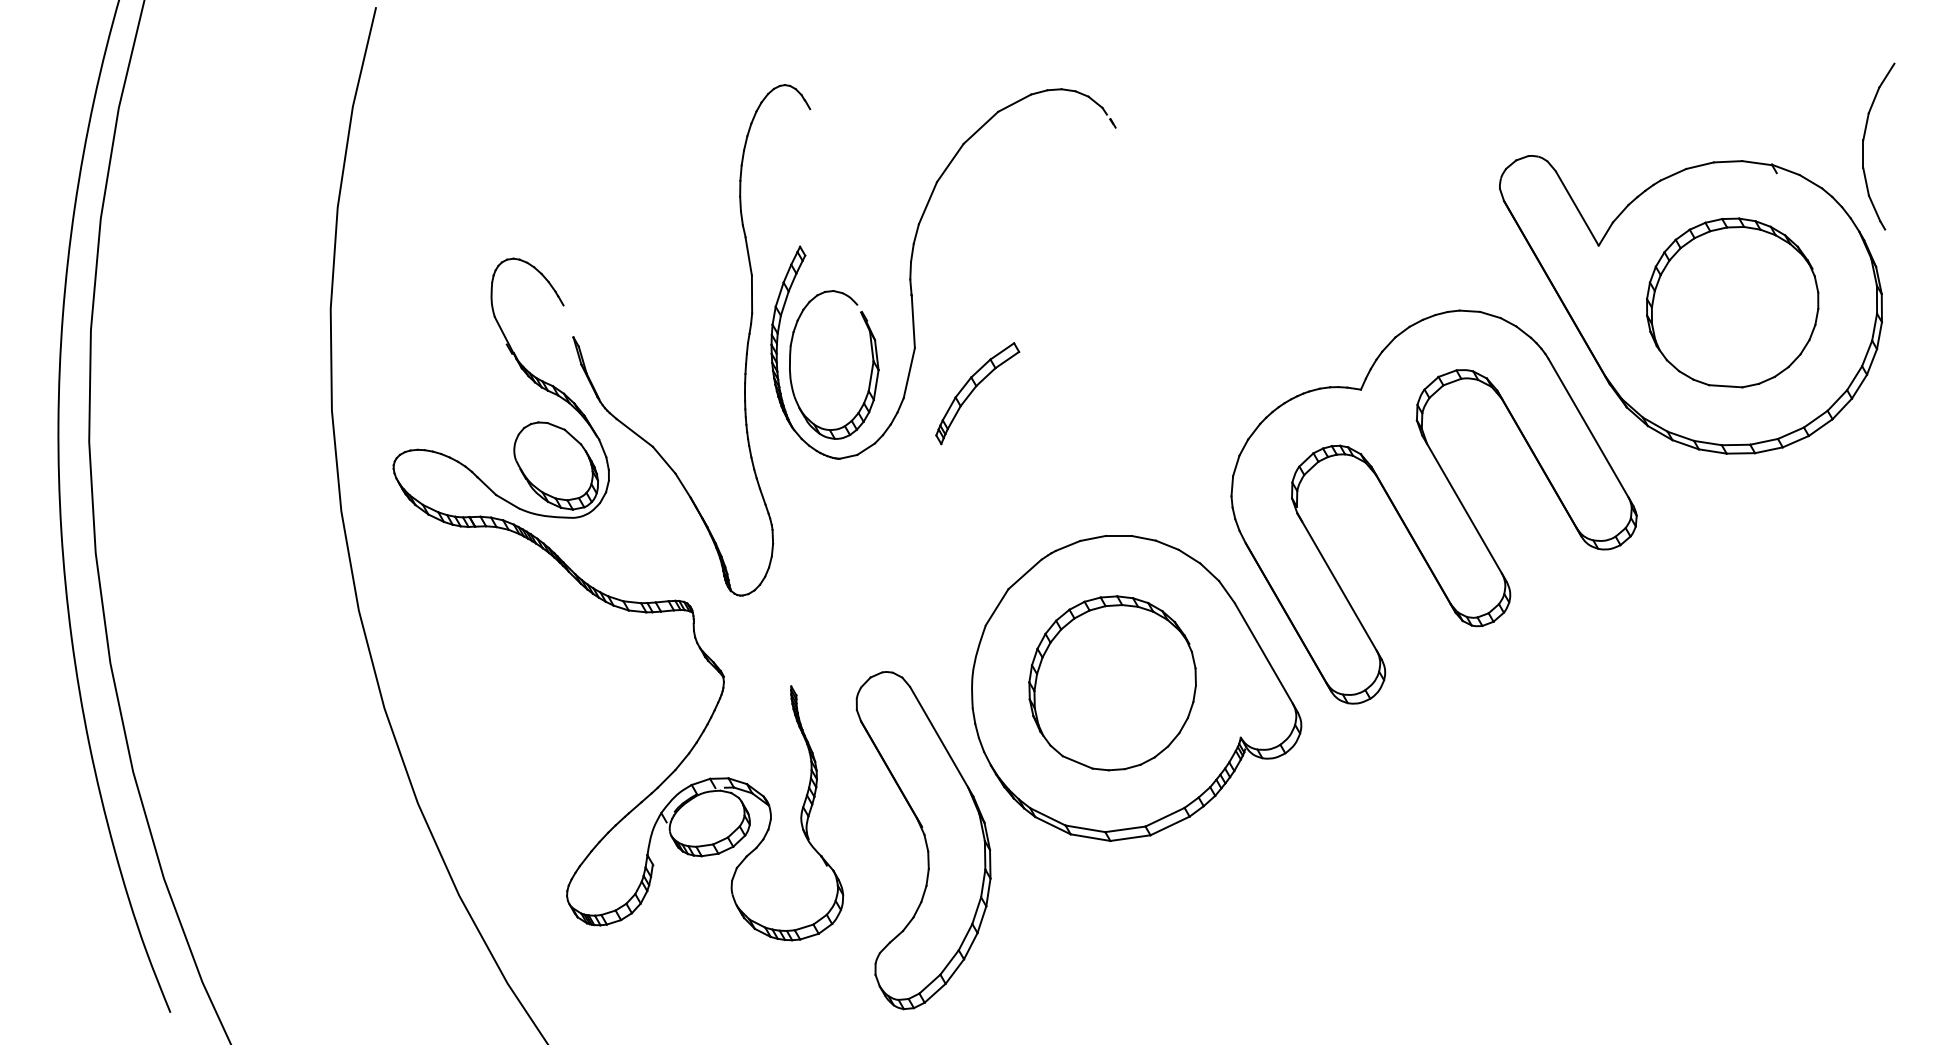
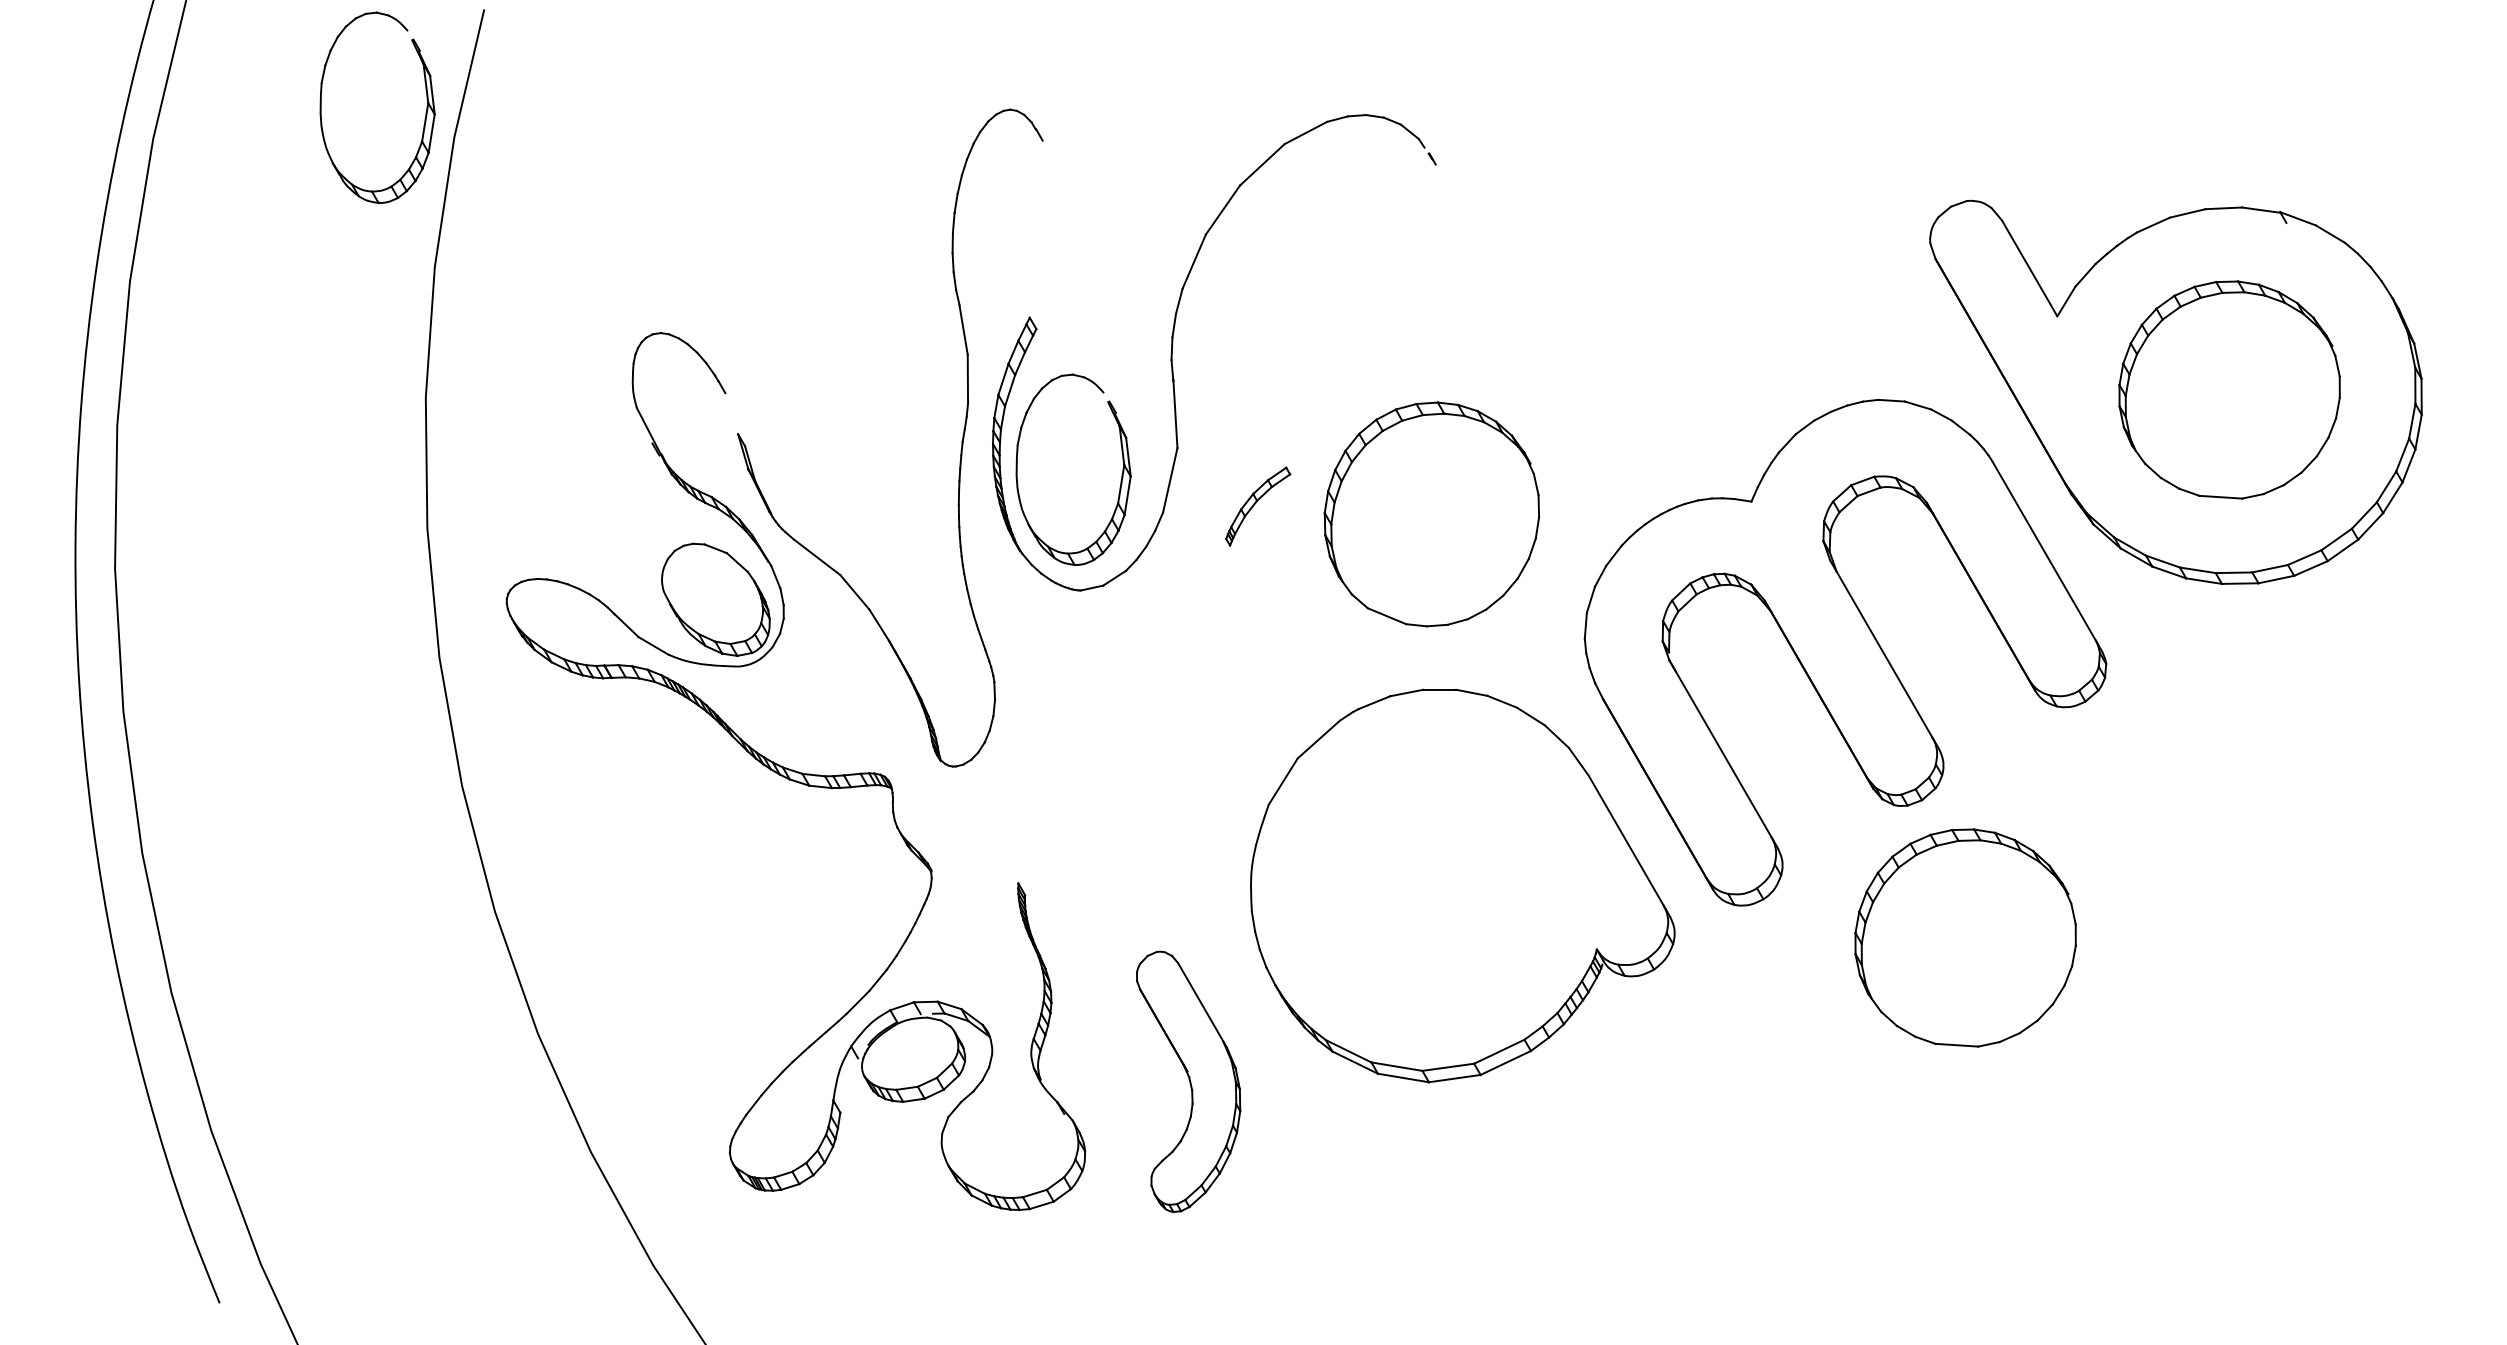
part: (330, 87) -> (425, 112), added
part: (1863, 146) -> (2398, 188), removed
part: (977, 393) -> (1257, 506), size x0.6
part: (1112, 683) -> (1431, 514), moved
part: (1527, 728) -> (1965, 937), added
part: (923, 840) -> (1188, 1081), size x0.6

